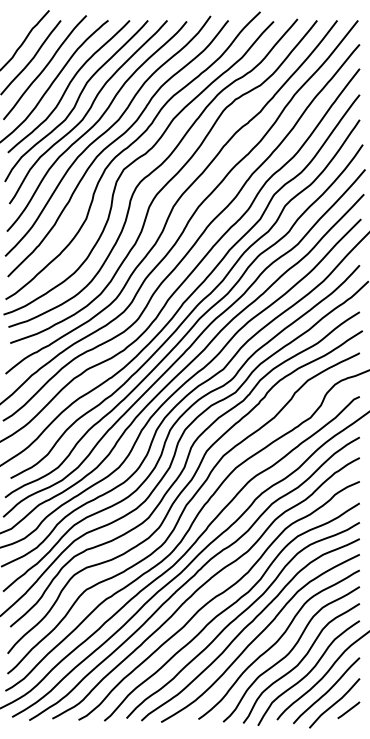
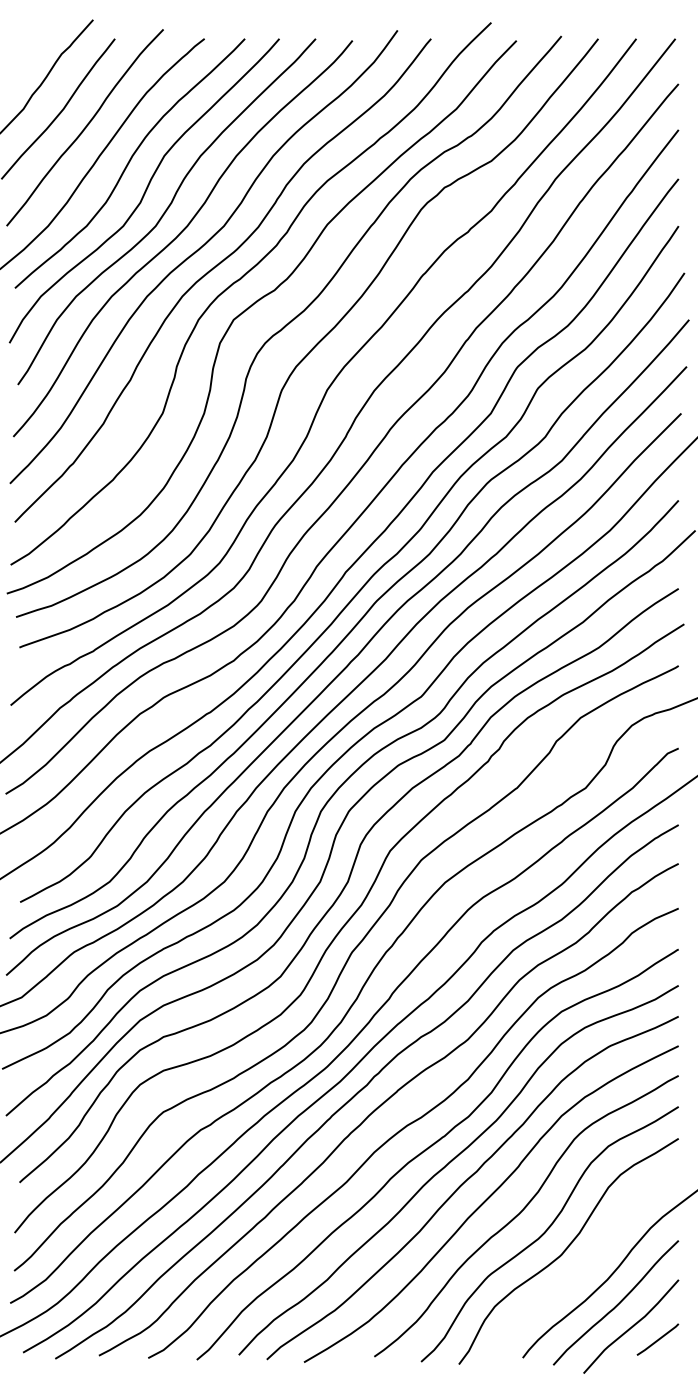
curve: (308, 672) -> (581, 1268), removed

